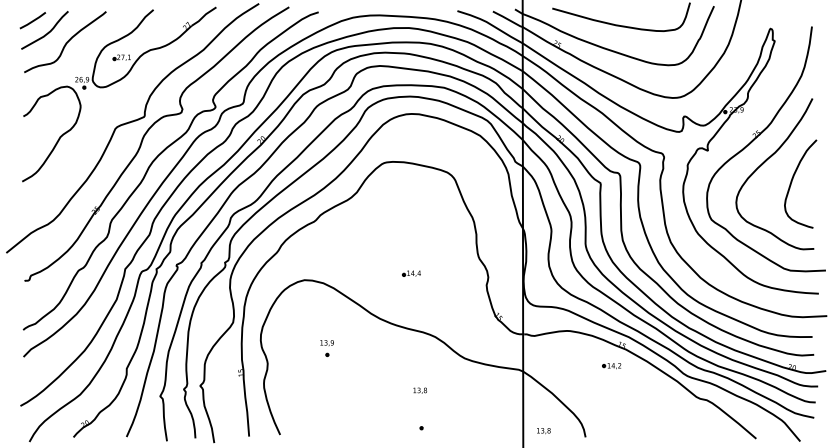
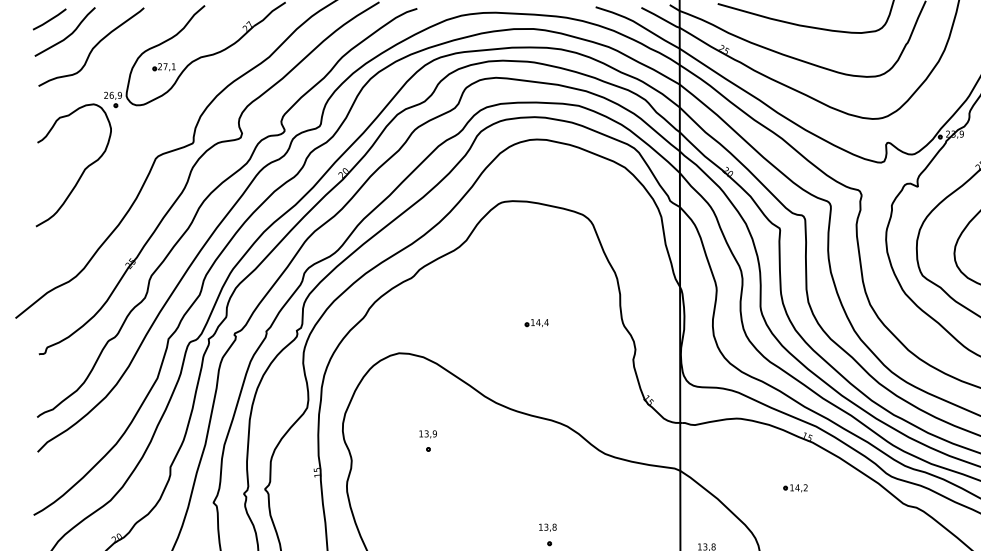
part: (411, 273) -> (536, 322), moved
part: (611, 366) -> (795, 488), moved
text: (419, 390) -> (546, 527), moved

